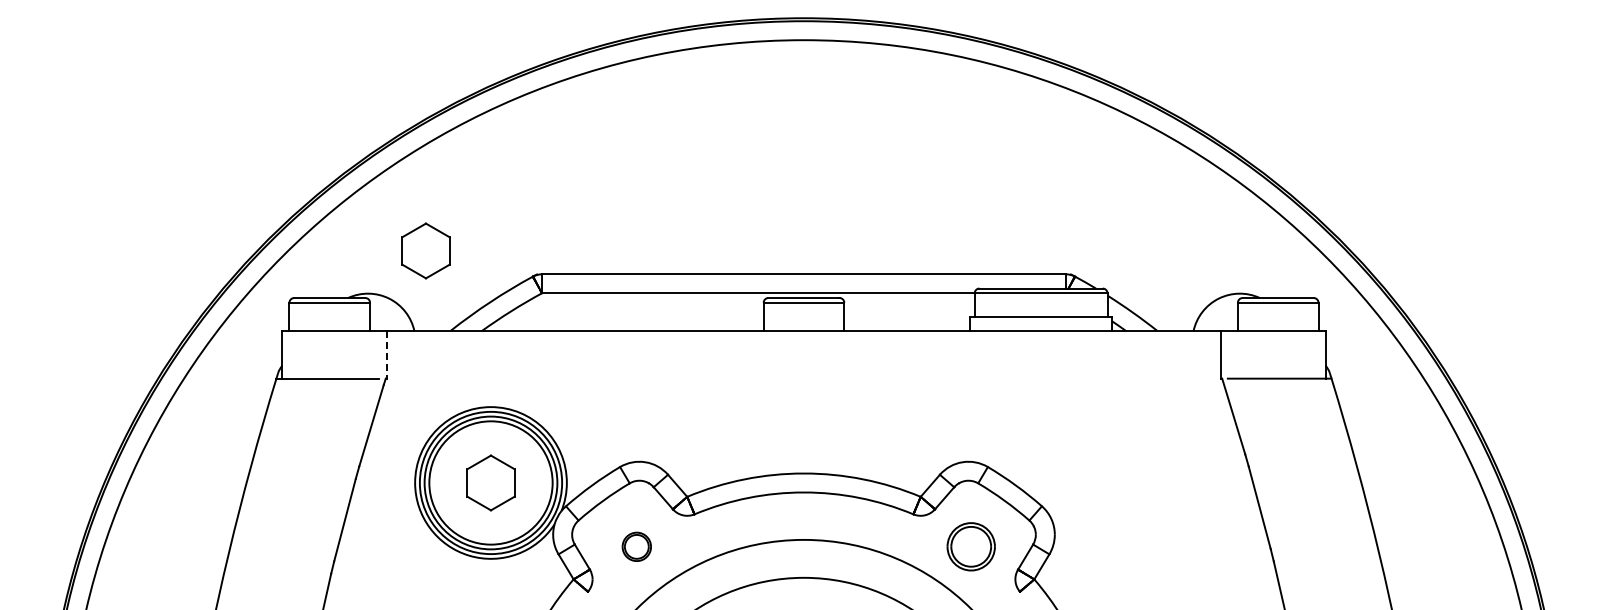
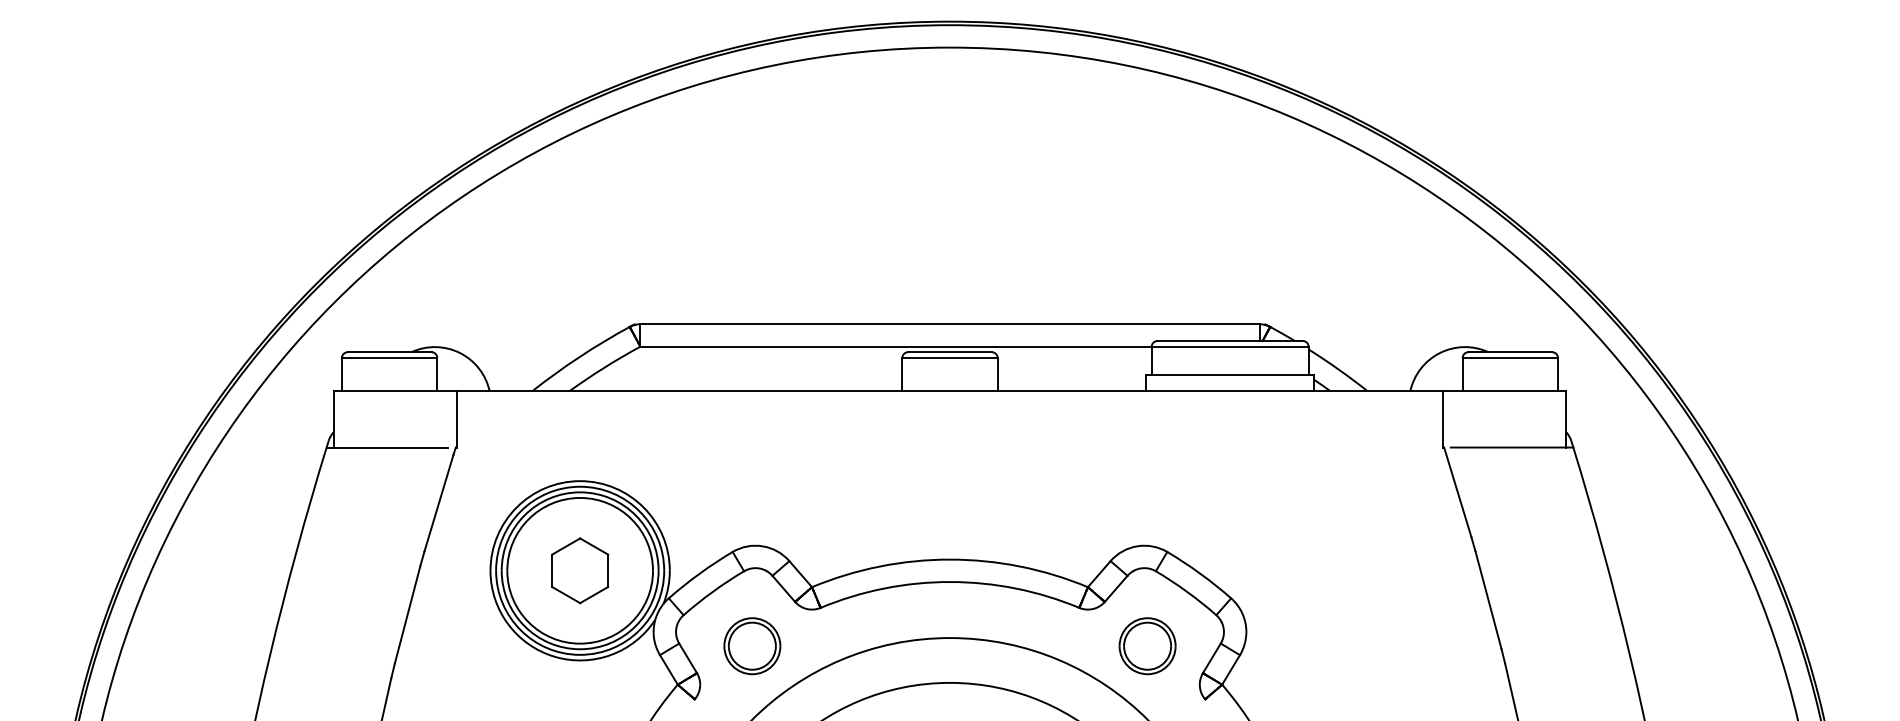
part: (425, 250) -> (502, 296), removed
line: (386, 354) -> (456, 418), dashed -> solid
part: (636, 546) -> (752, 645), size x1.67

